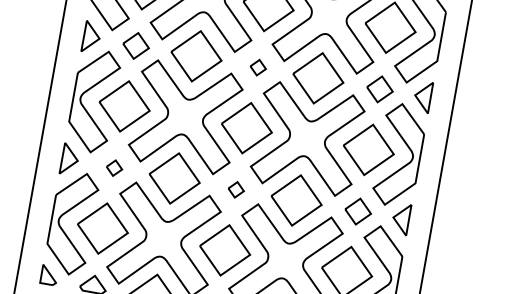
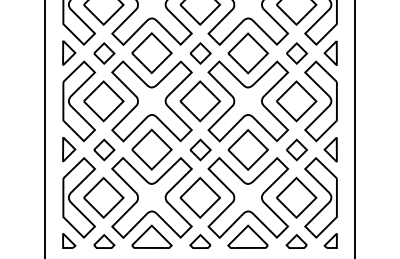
part: (257, 67) -> (200, 53), size x1.67
part: (114, 167) -> (104, 149), size x1.67
part: (236, 189) -> (200, 149), size x1.67

